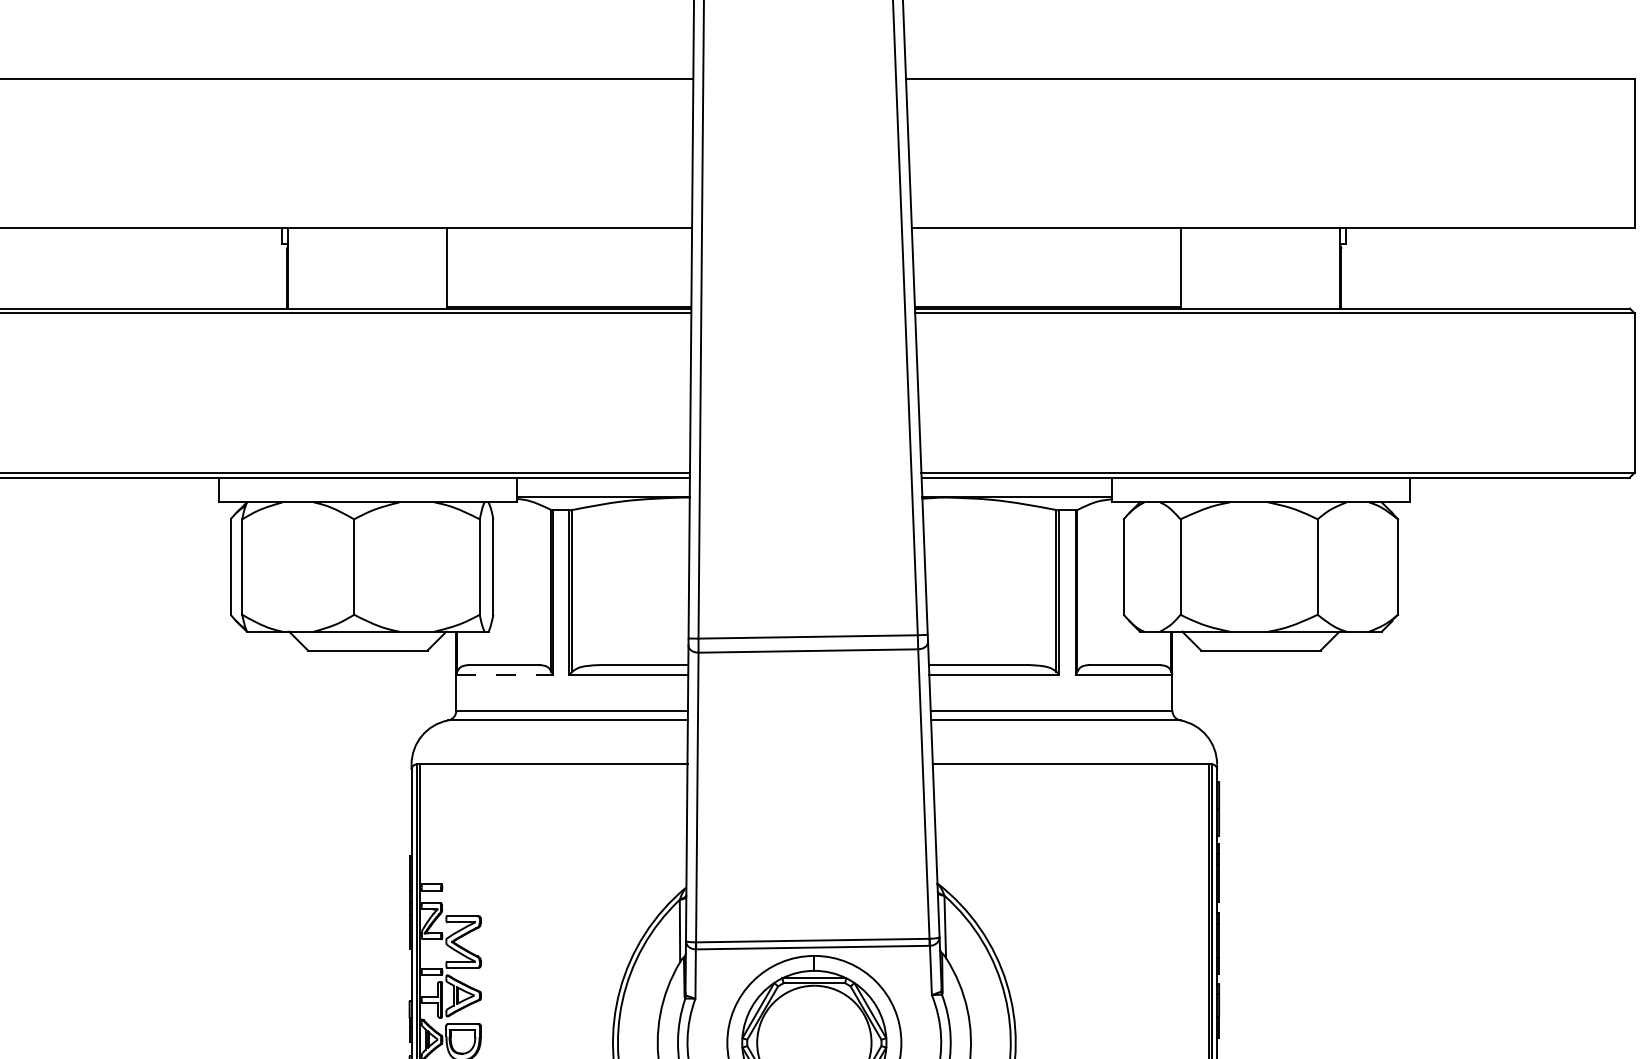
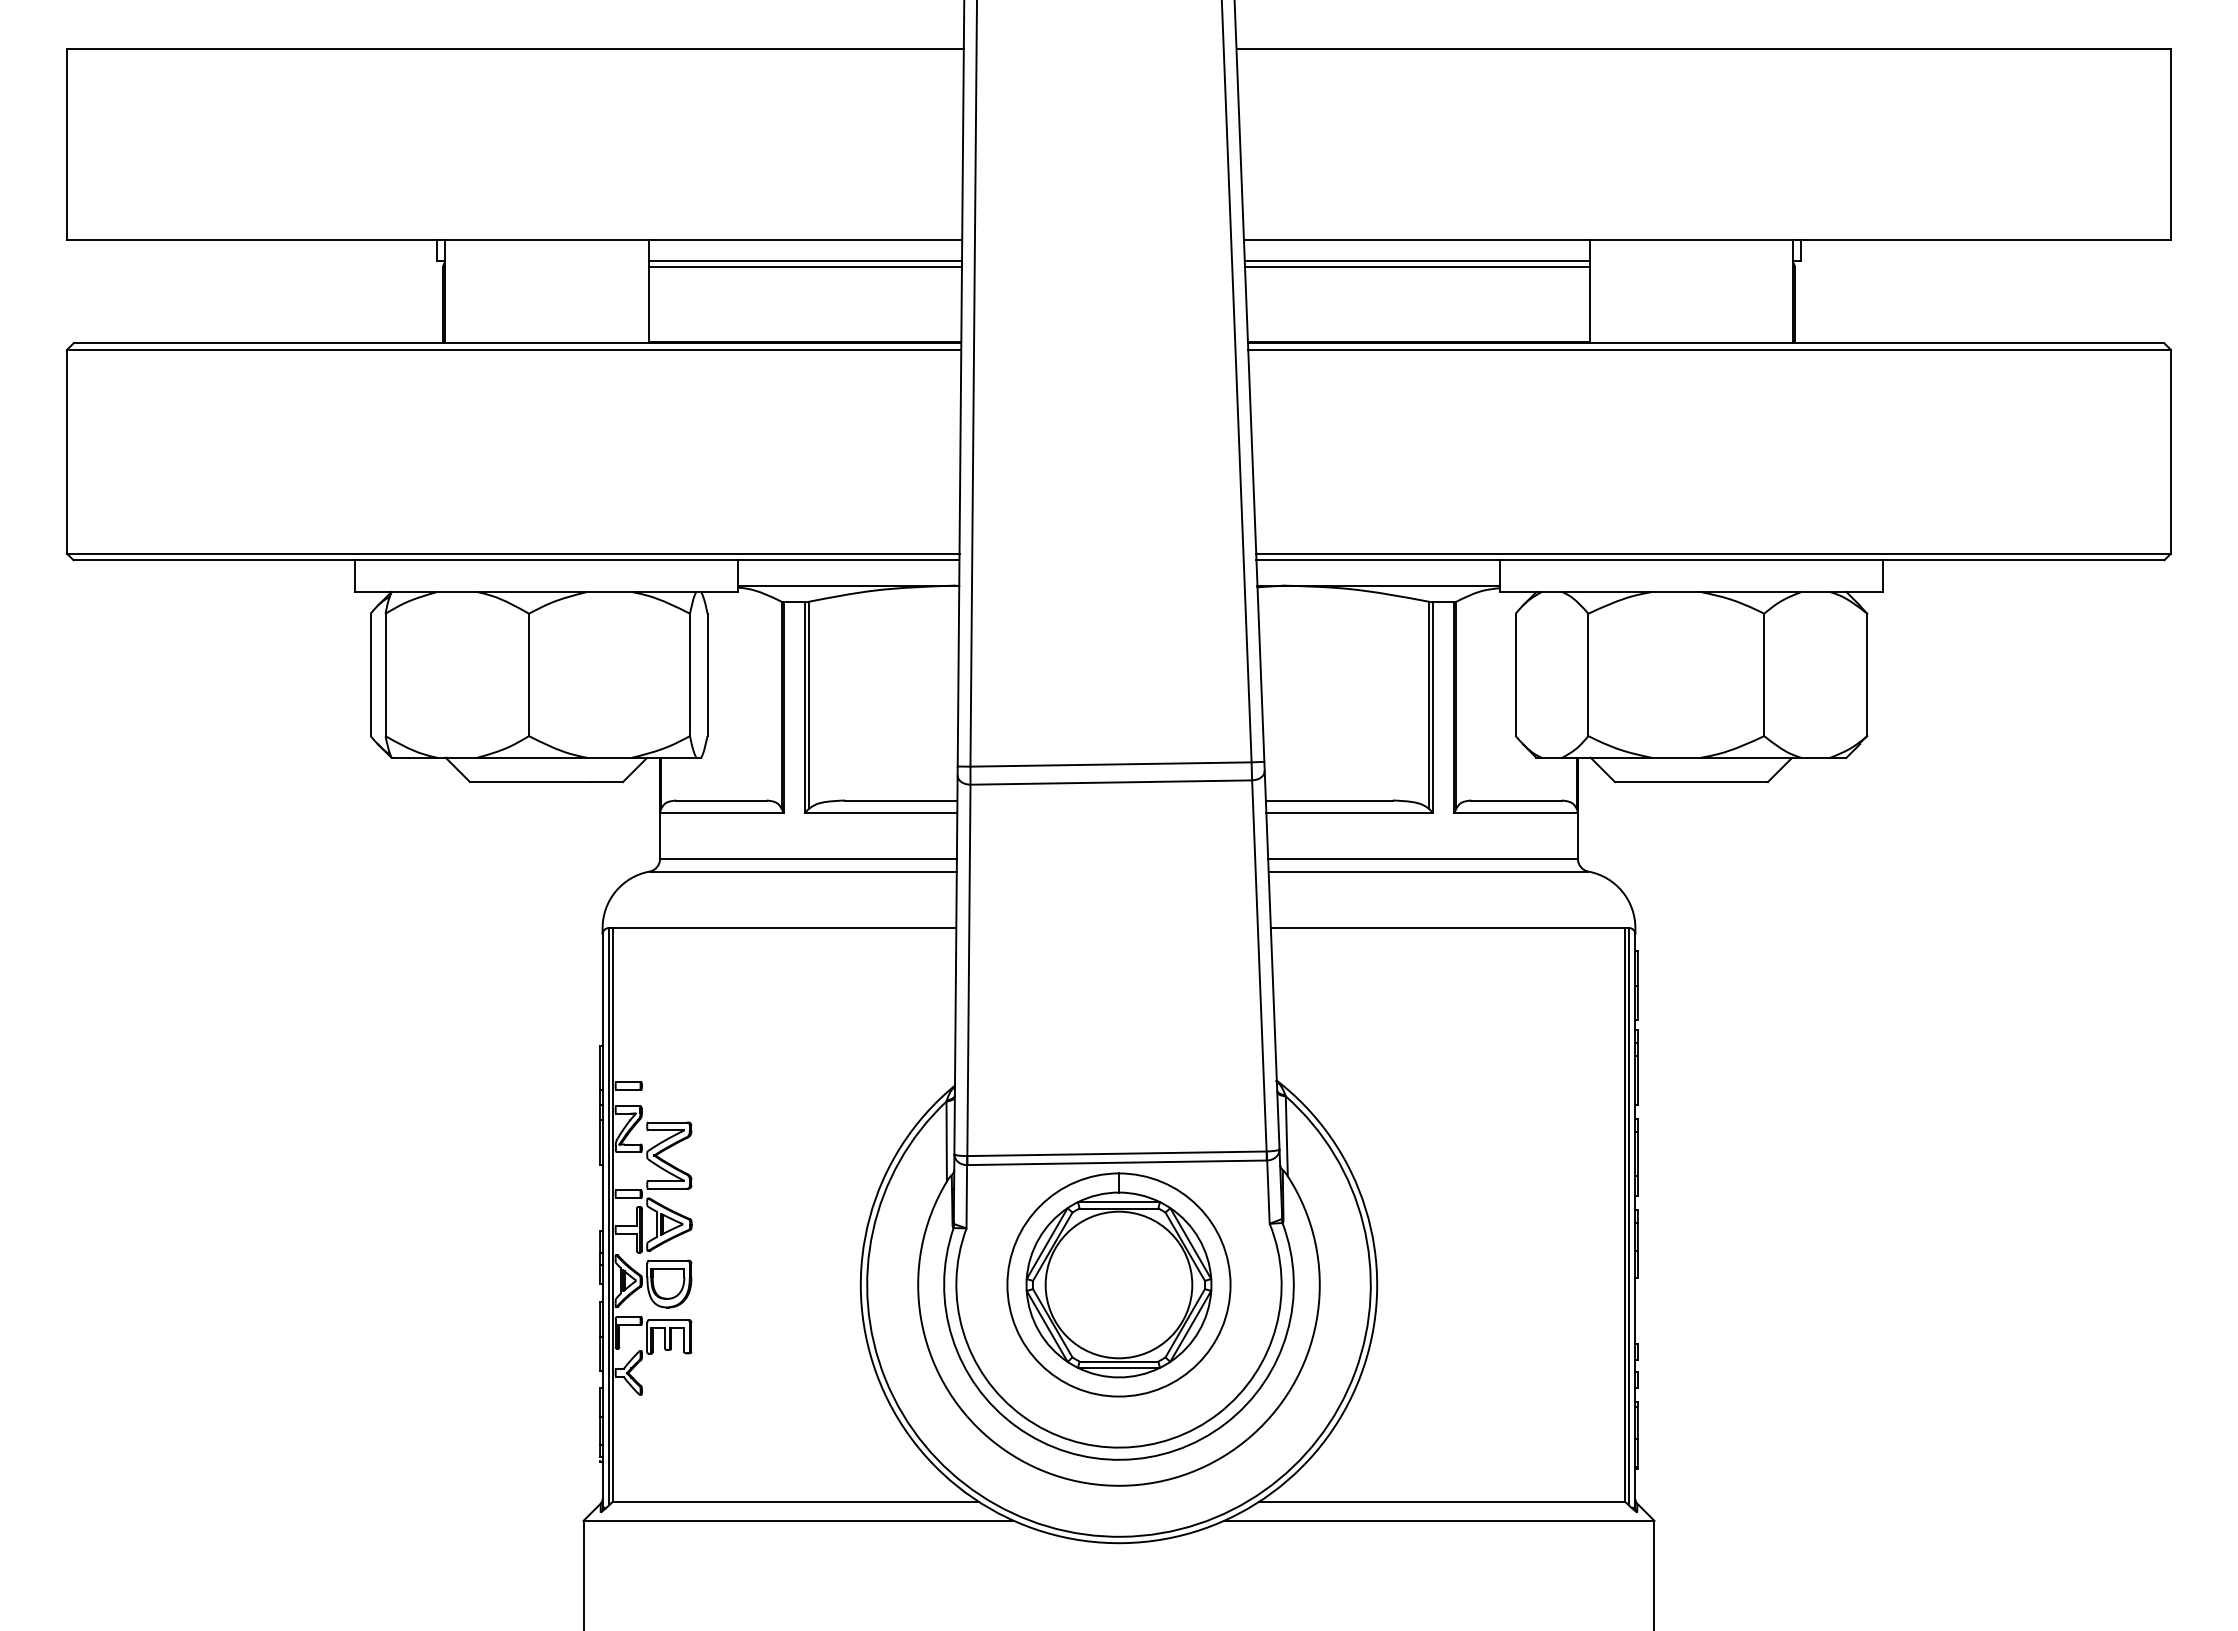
line: (569, 243) -> (805, 260), added
line: (1046, 243) -> (1416, 260), added
line: (569, 248) -> (804, 266), added
line: (1047, 248) -> (1417, 266), added
line: (505, 675) -> (722, 813), dashed -> solid

